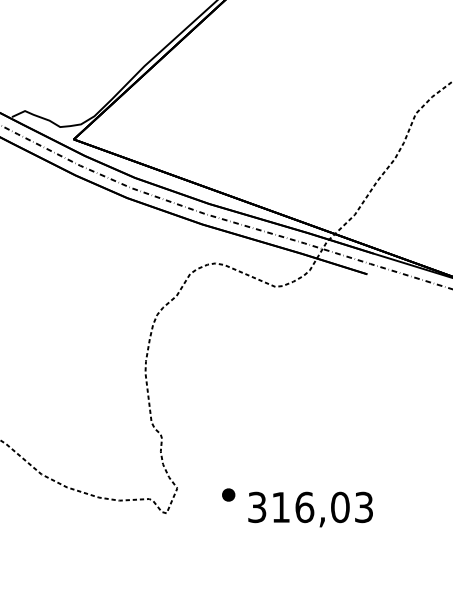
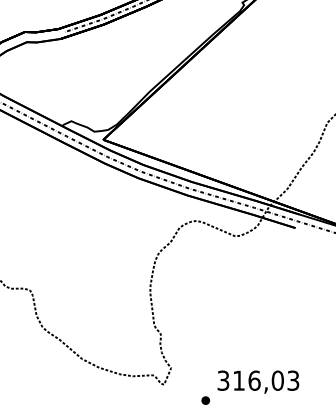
part: (228, 494) -> (205, 400), moved

